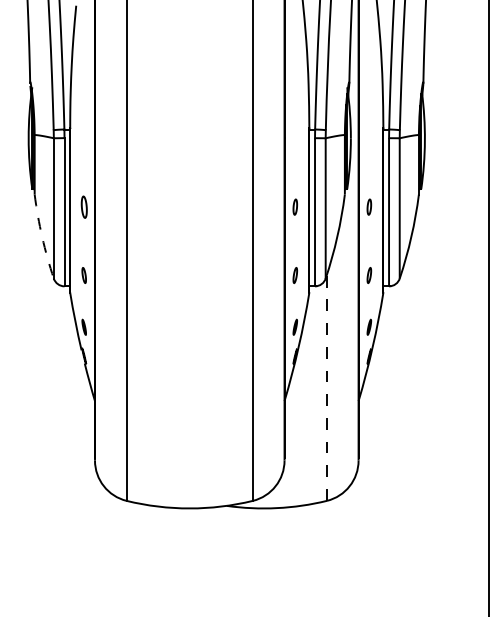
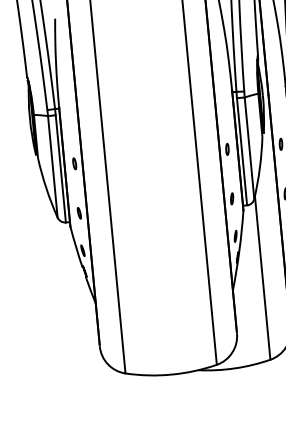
part: (83, 206) -> (74, 163), size x0.71
arc: (42, 237) -> (46, 188), dashed -> solid
line: (326, 387) -> (262, 277), dashed -> solid

